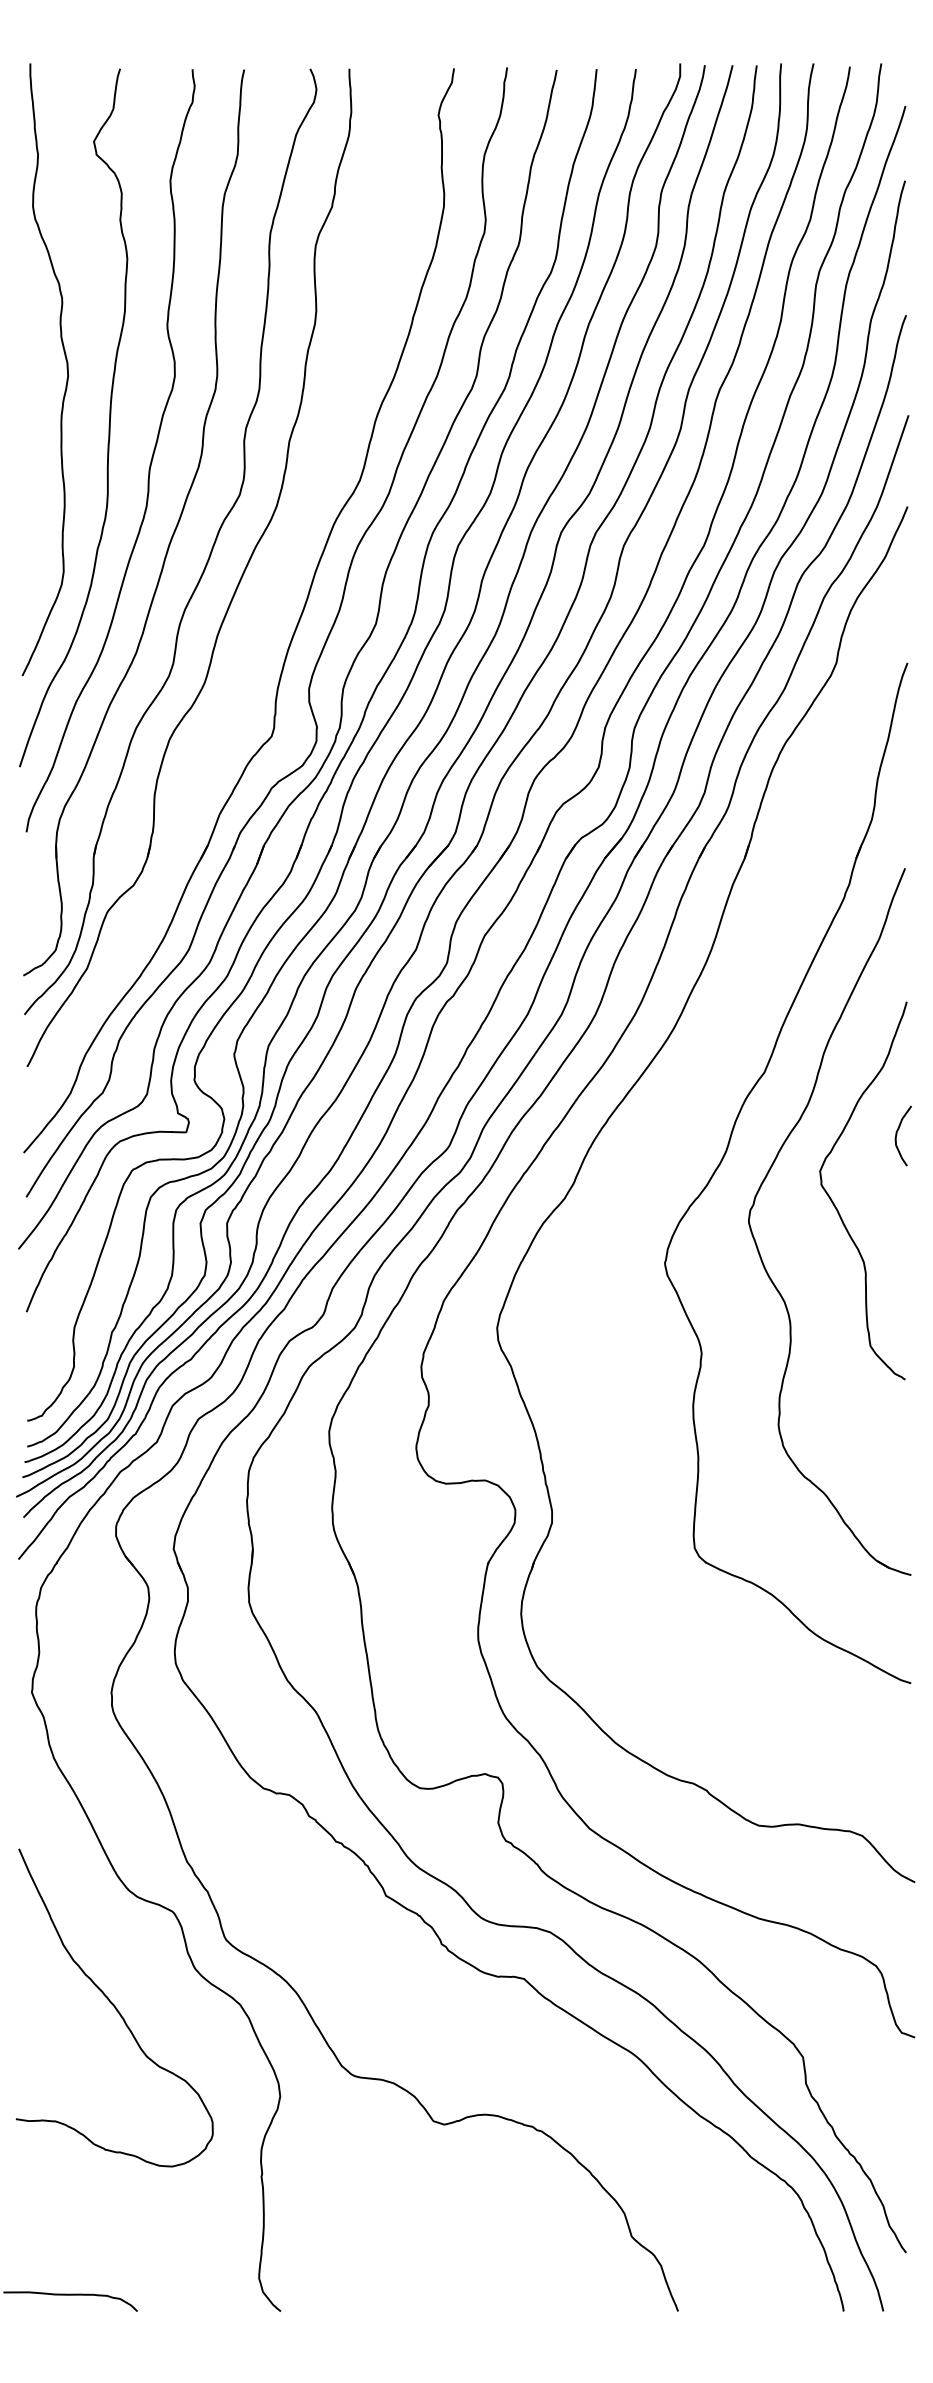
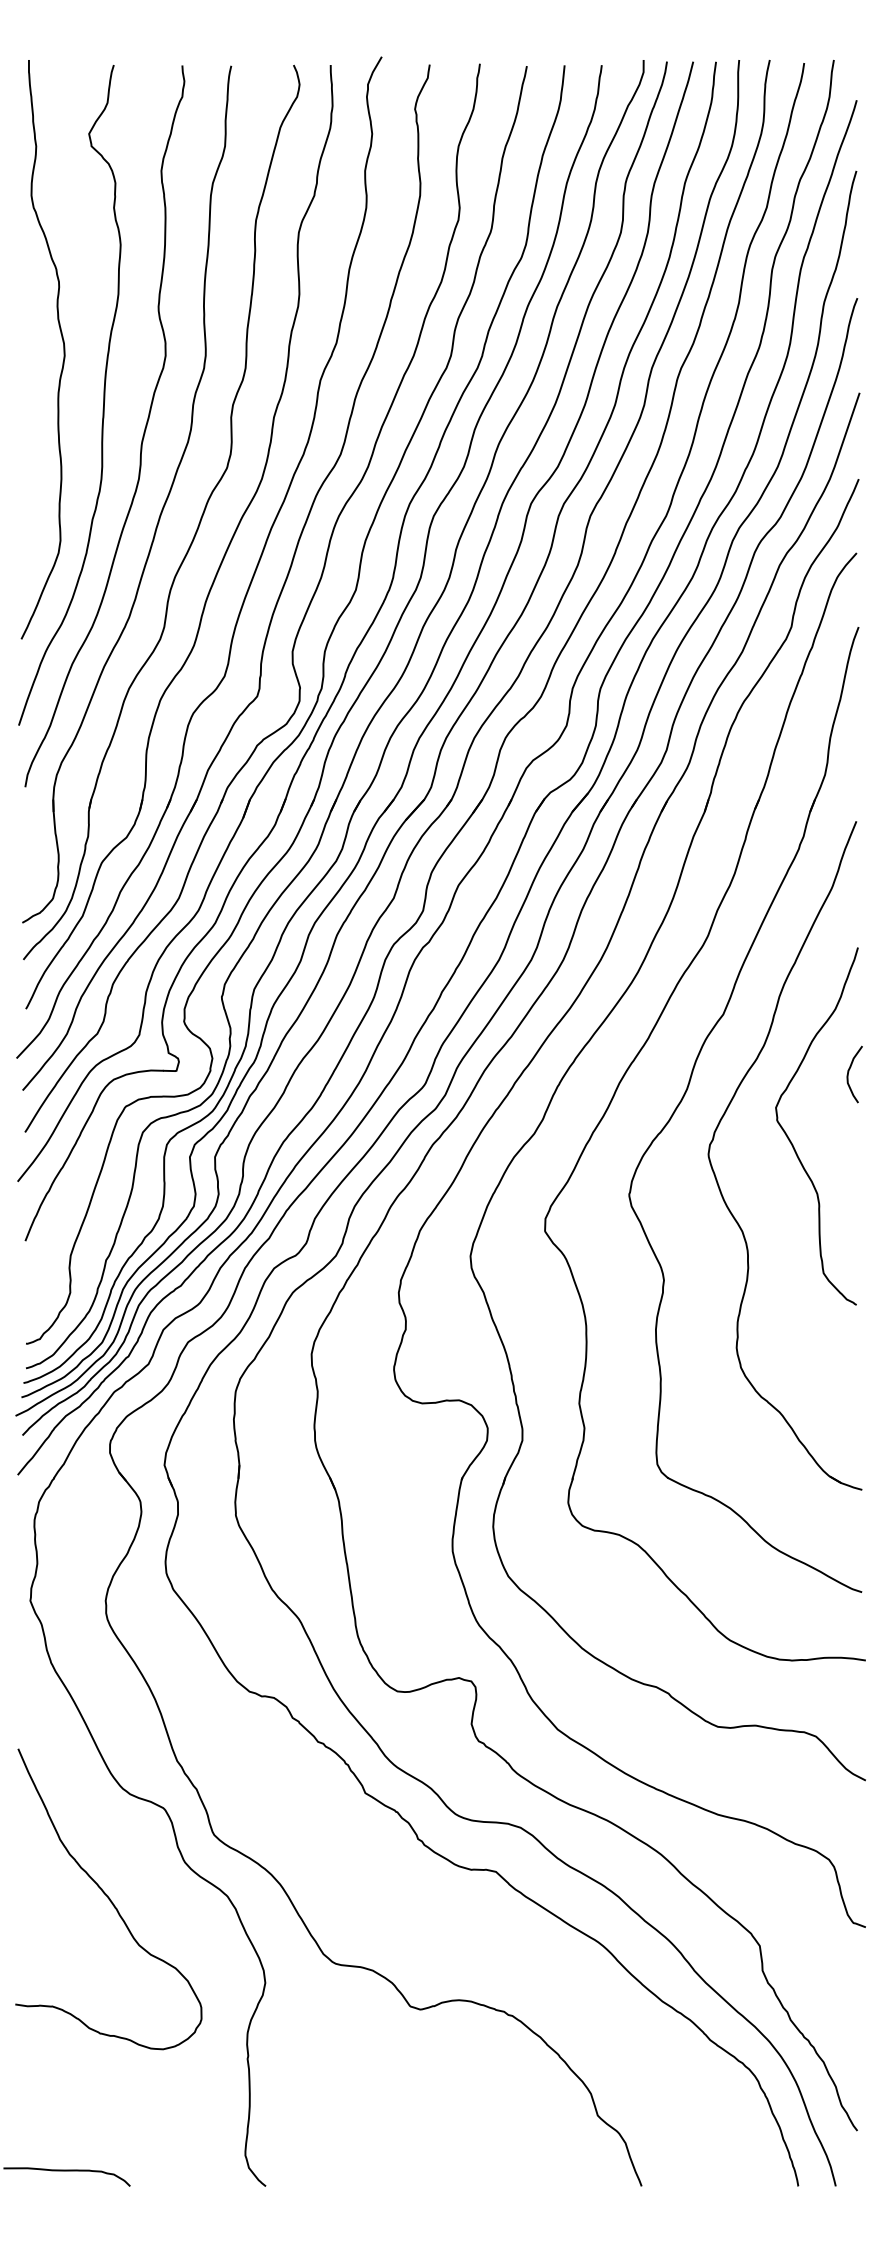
part: (265, 611) -> (251, 578), added
part: (671, 1120) -> (635, 1059), added

